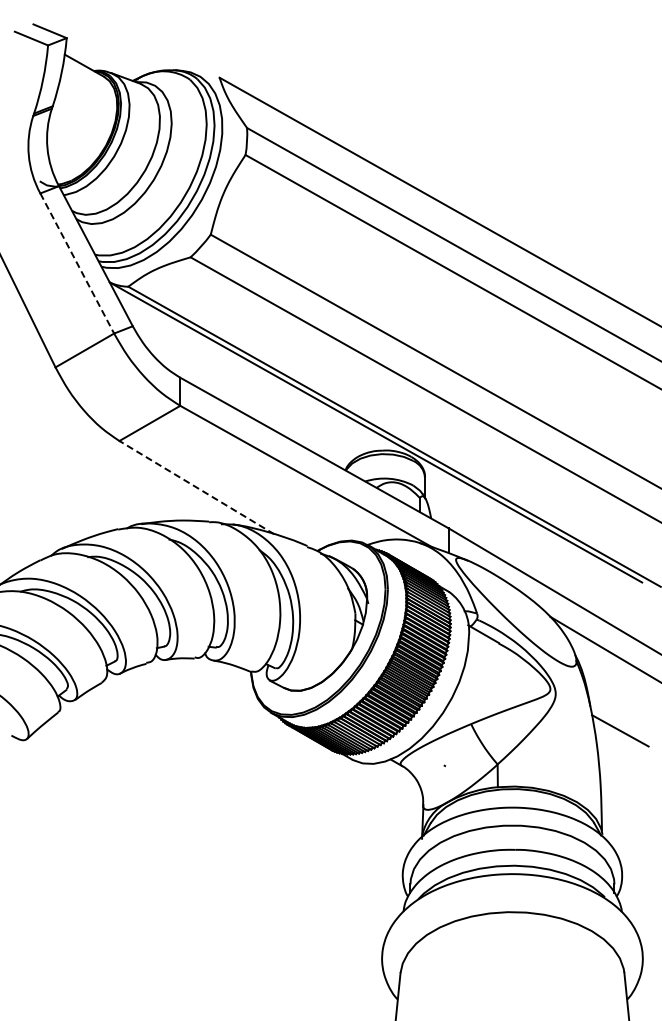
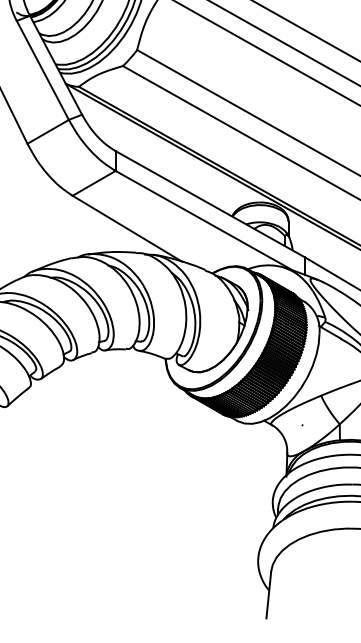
line: (77, 263) -> (43, 70), dashed -> solid
line: (196, 487) -> (127, 228), dashed -> solid

